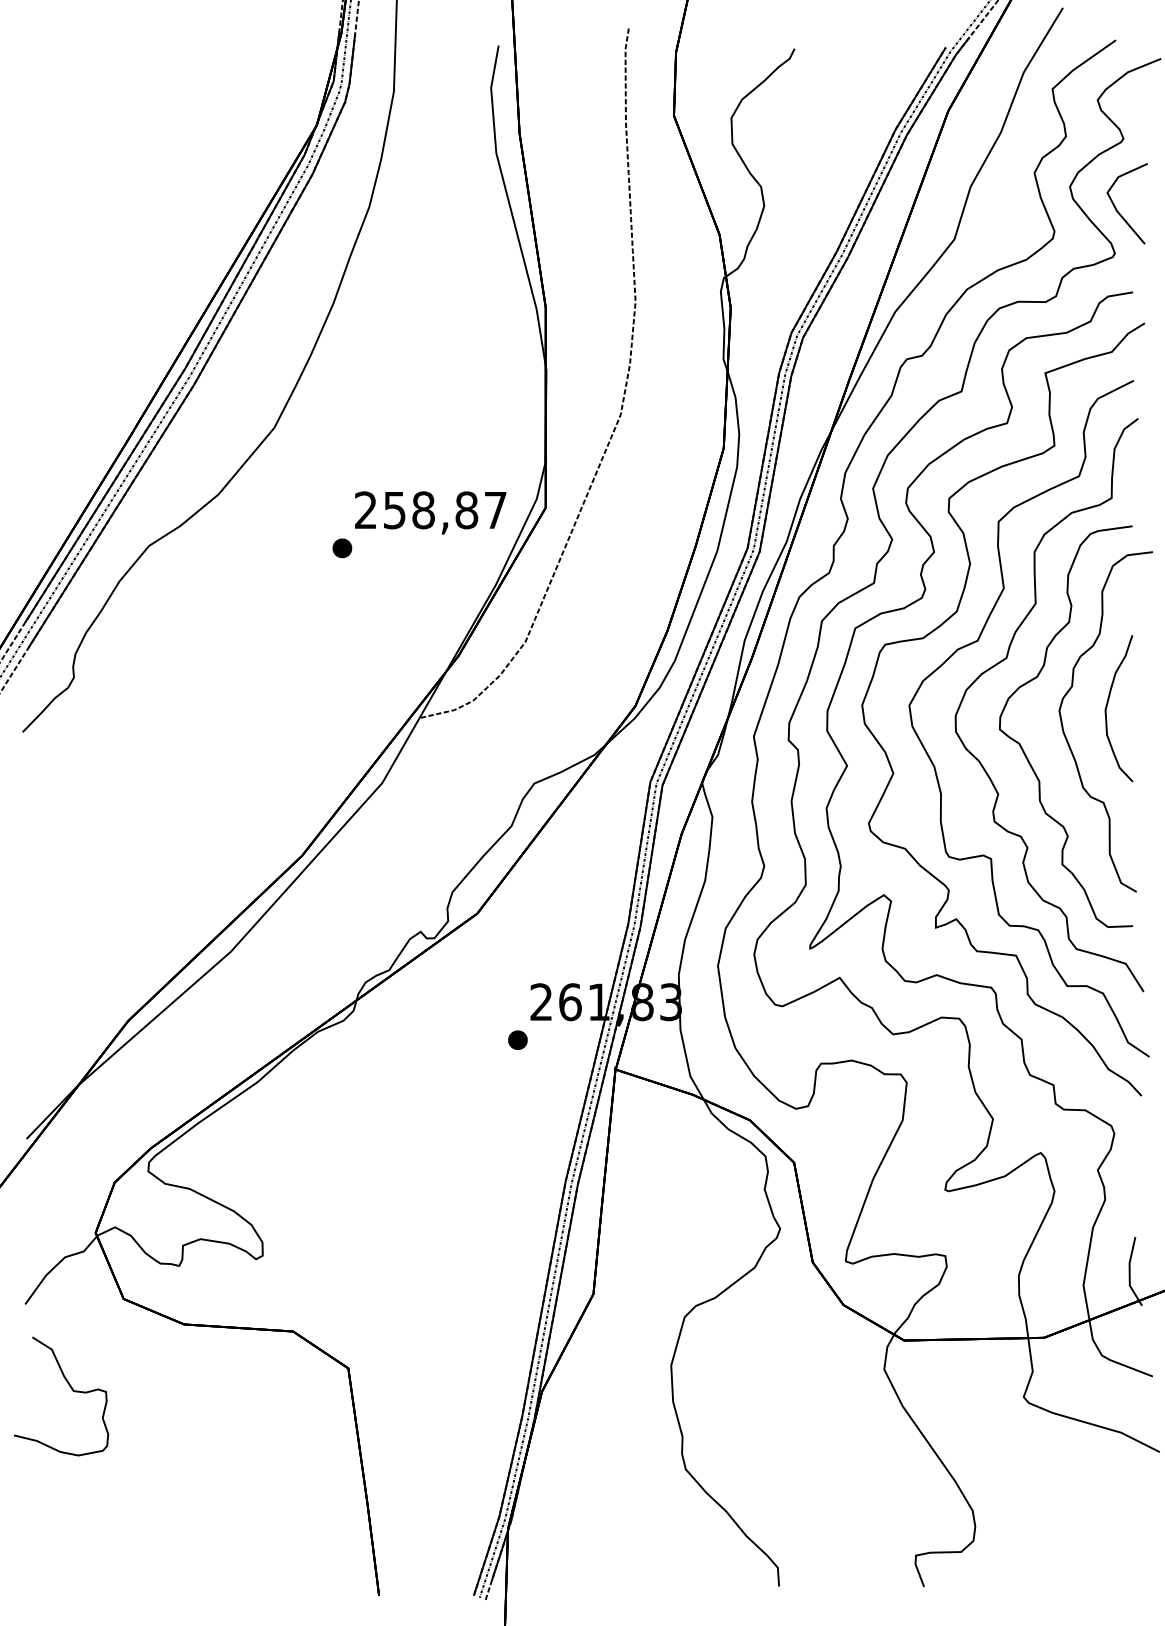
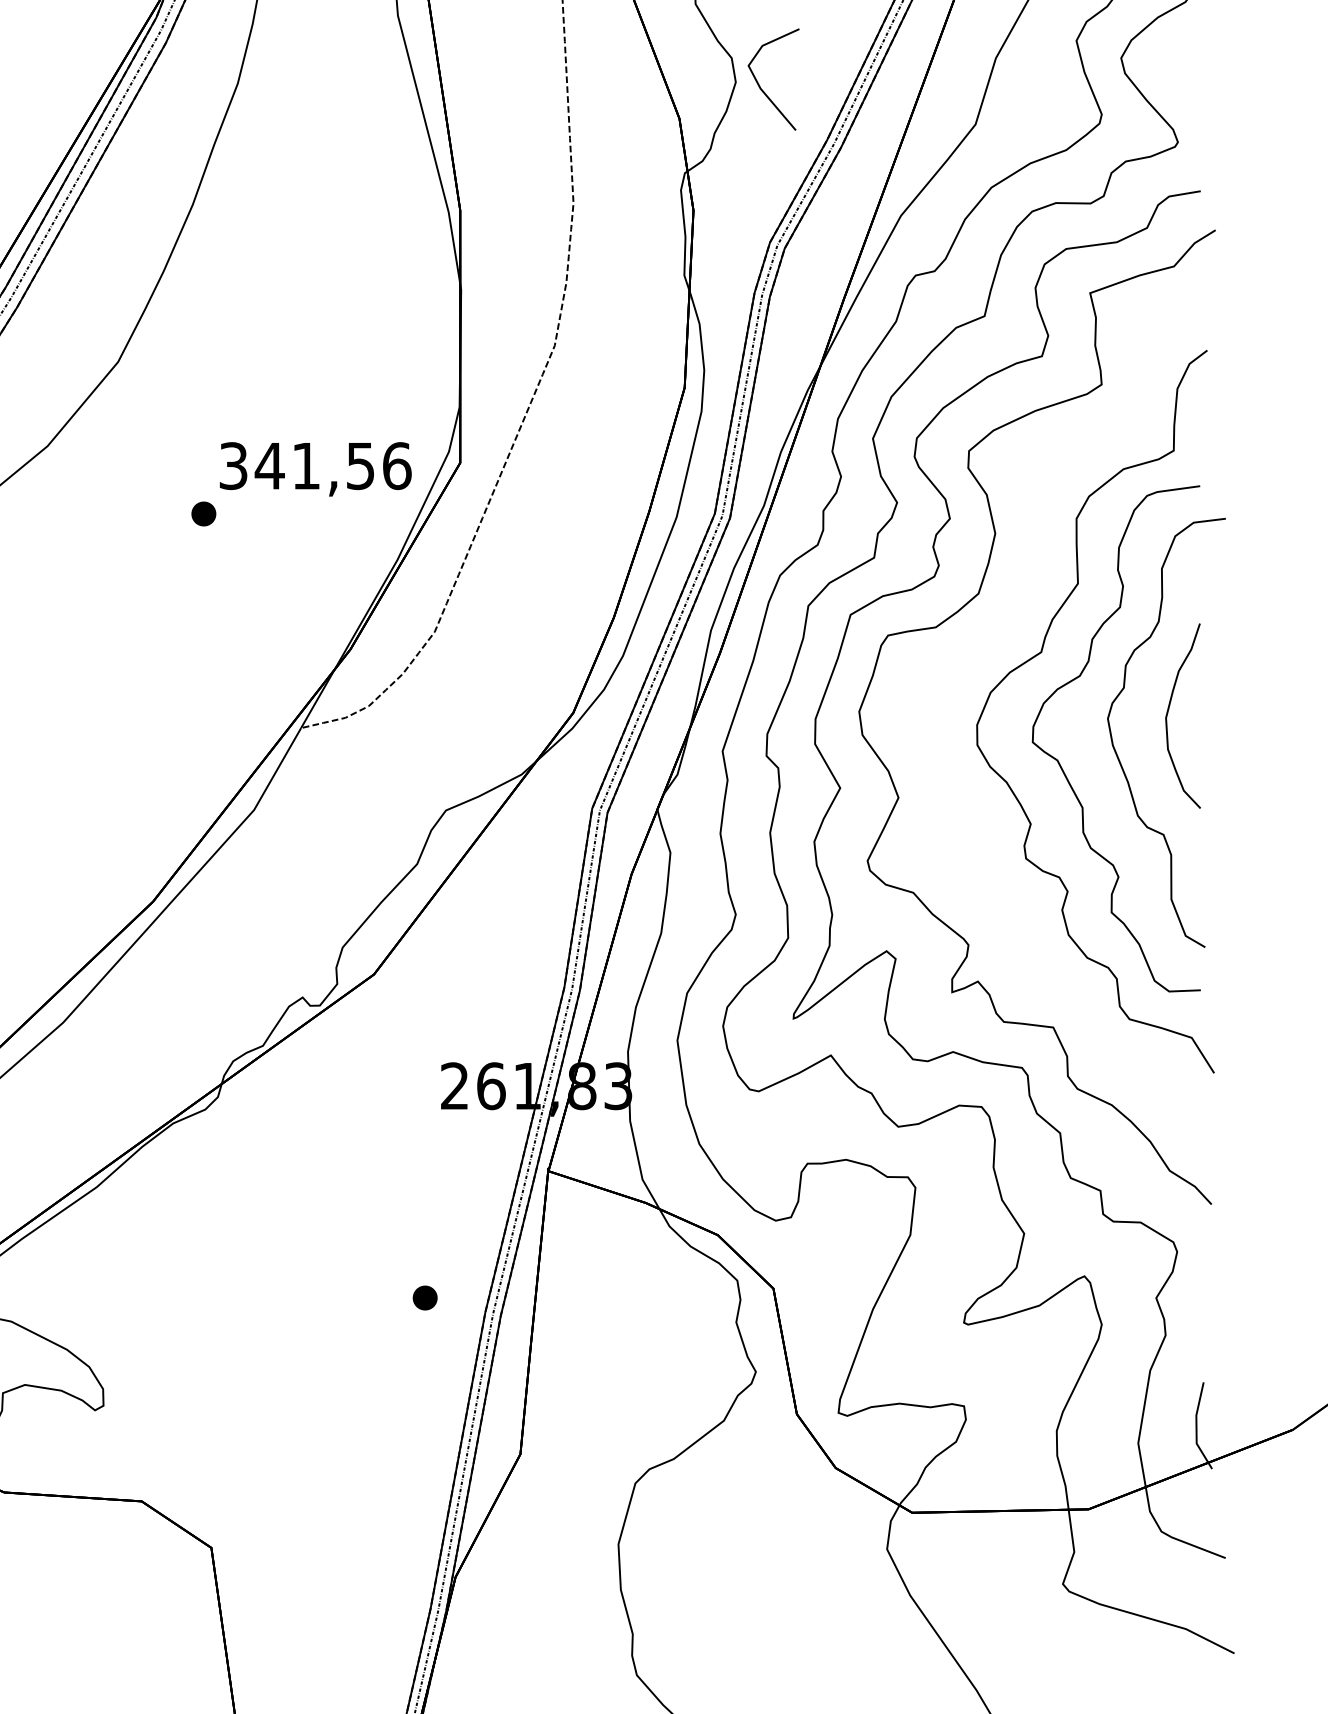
line: (1116, 207) -> (760, 84), moved
text: (431, 510) -> (316, 466), 258,87 -> 341,56
curve: (978, 641) -> (1005, 631), removed
part: (517, 1039) -> (424, 1297), moved

